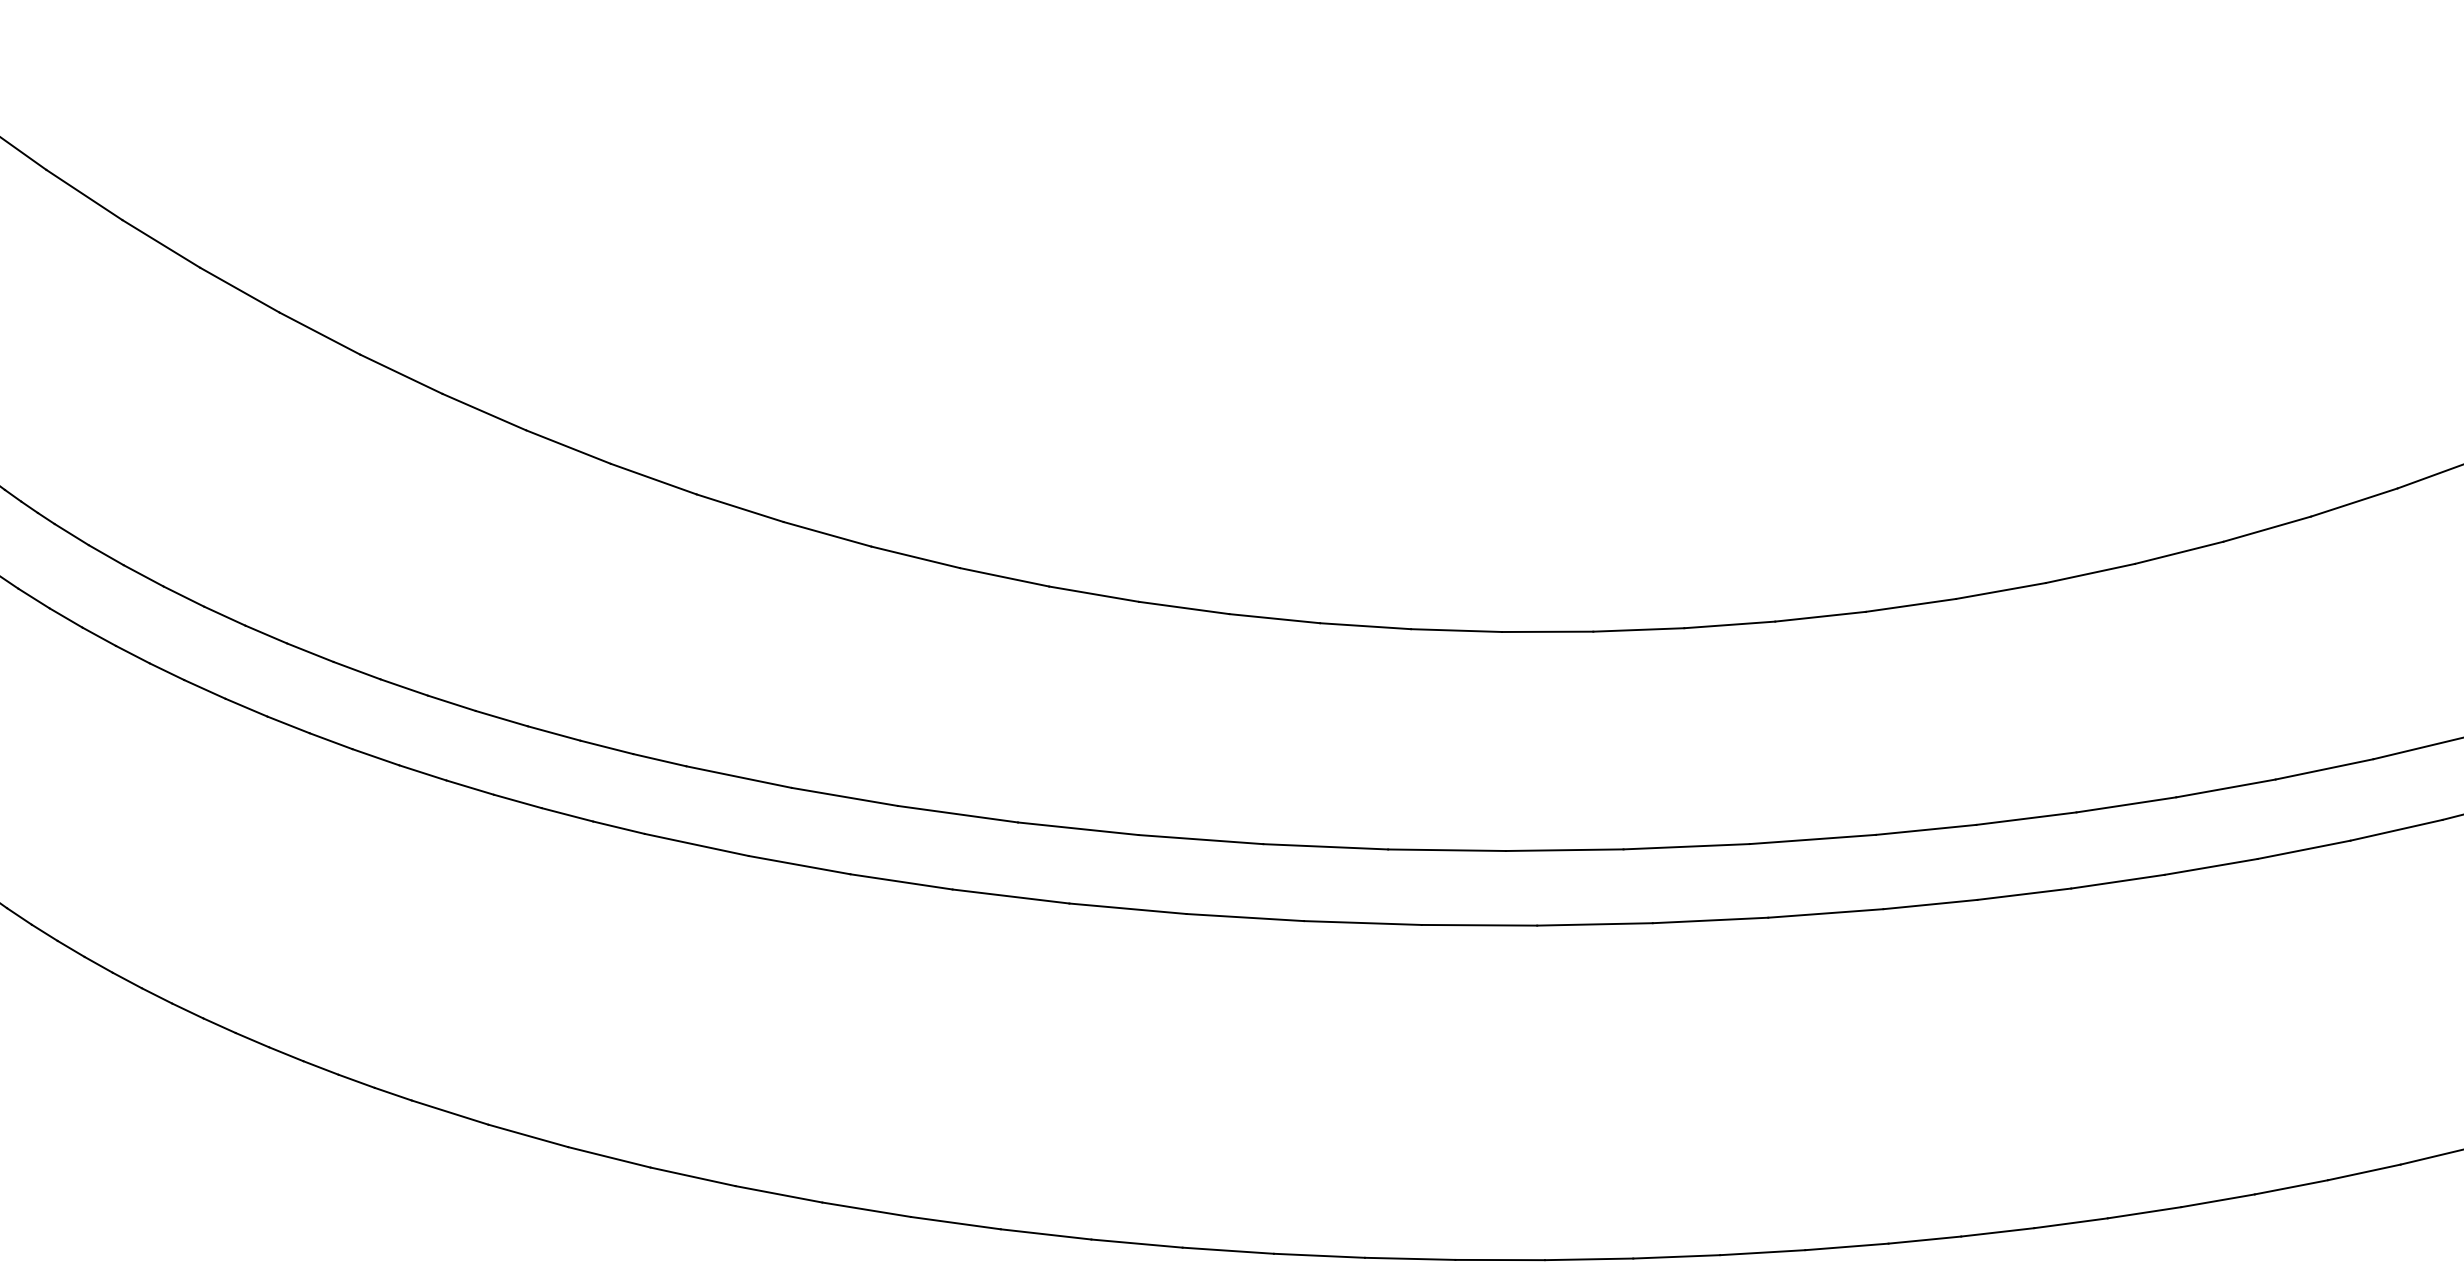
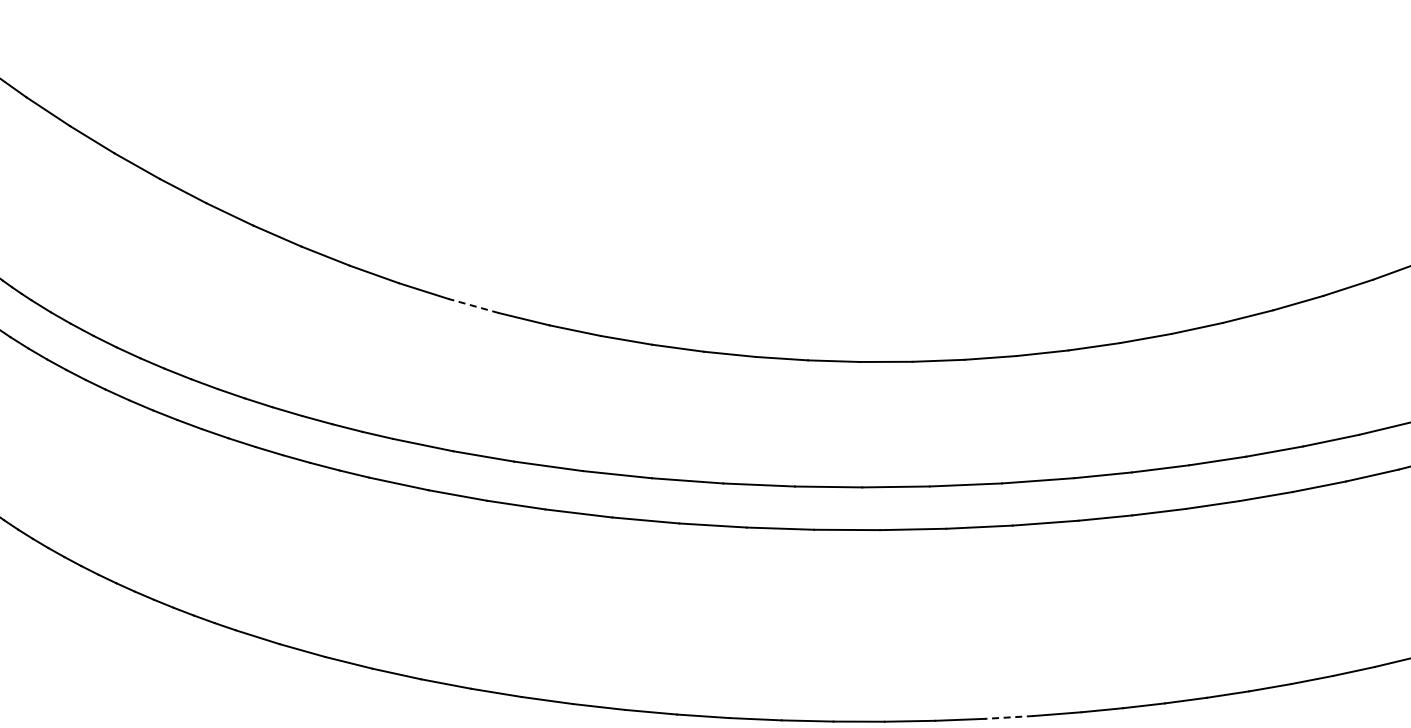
line: (826, 533) -> (473, 305), solid -> dashed
line: (1761, 1252) -> (1008, 717), solid -> dashed

